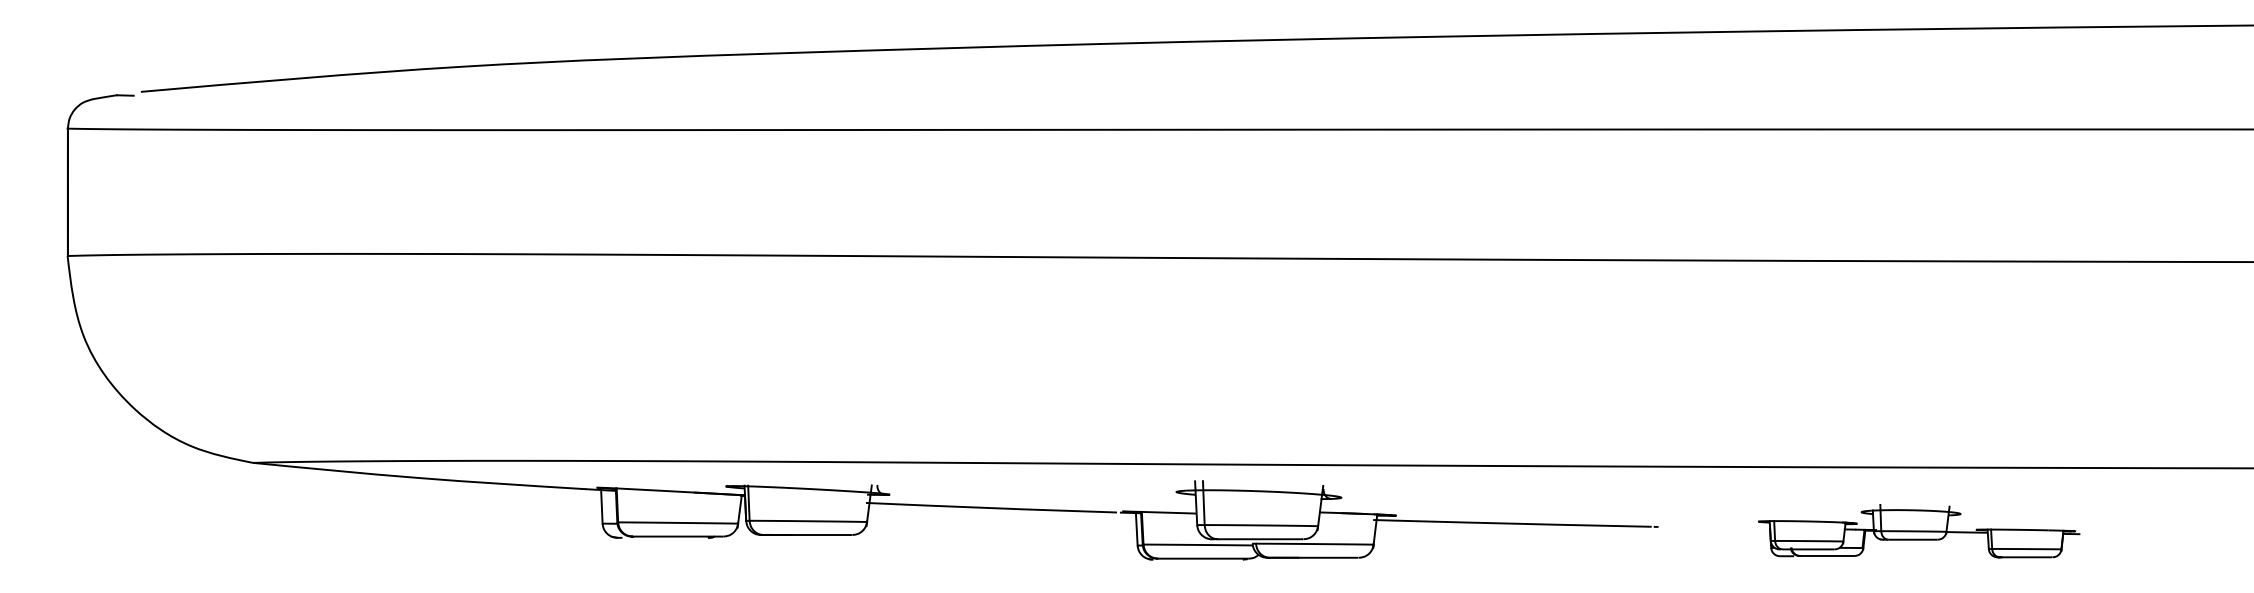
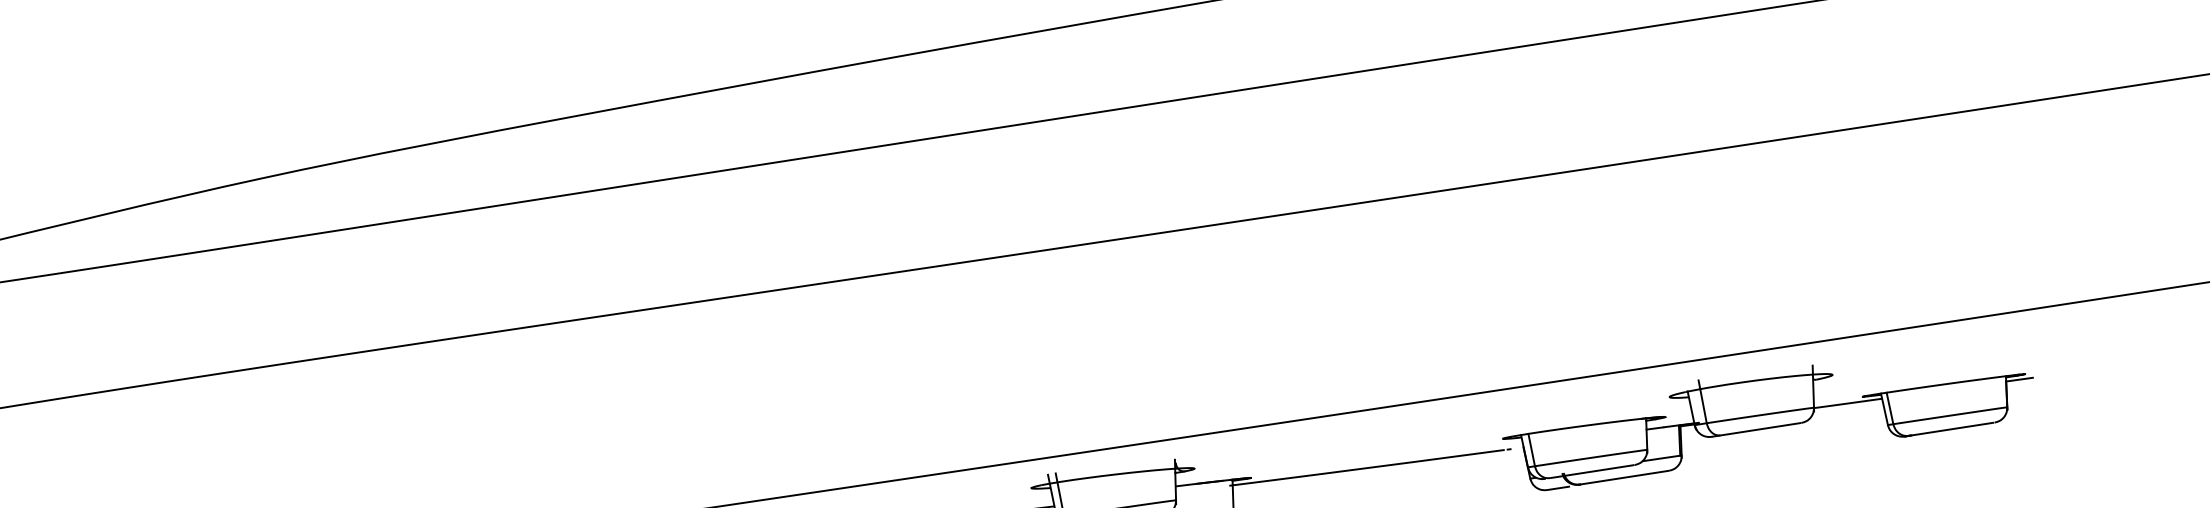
part: (1918, 530) -> (1768, 412), size x1.67

